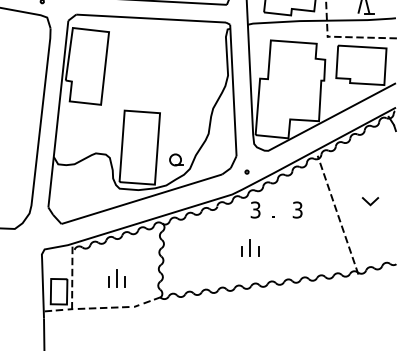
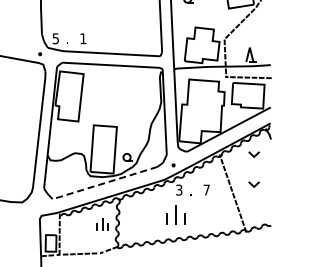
line: (367, 155) -> (252, 154), added
line: (142, 199) -> (105, 183), solid -> dashed
text: (297, 209) -> (206, 189), 3 -> 7
part: (249, 247) -> (175, 214), size x1.6
part: (116, 278) -> (102, 224), moved

